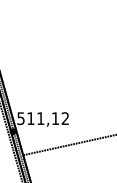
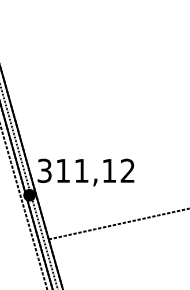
text: (20, 118) -> (43, 170), 511,12 -> 311,12

